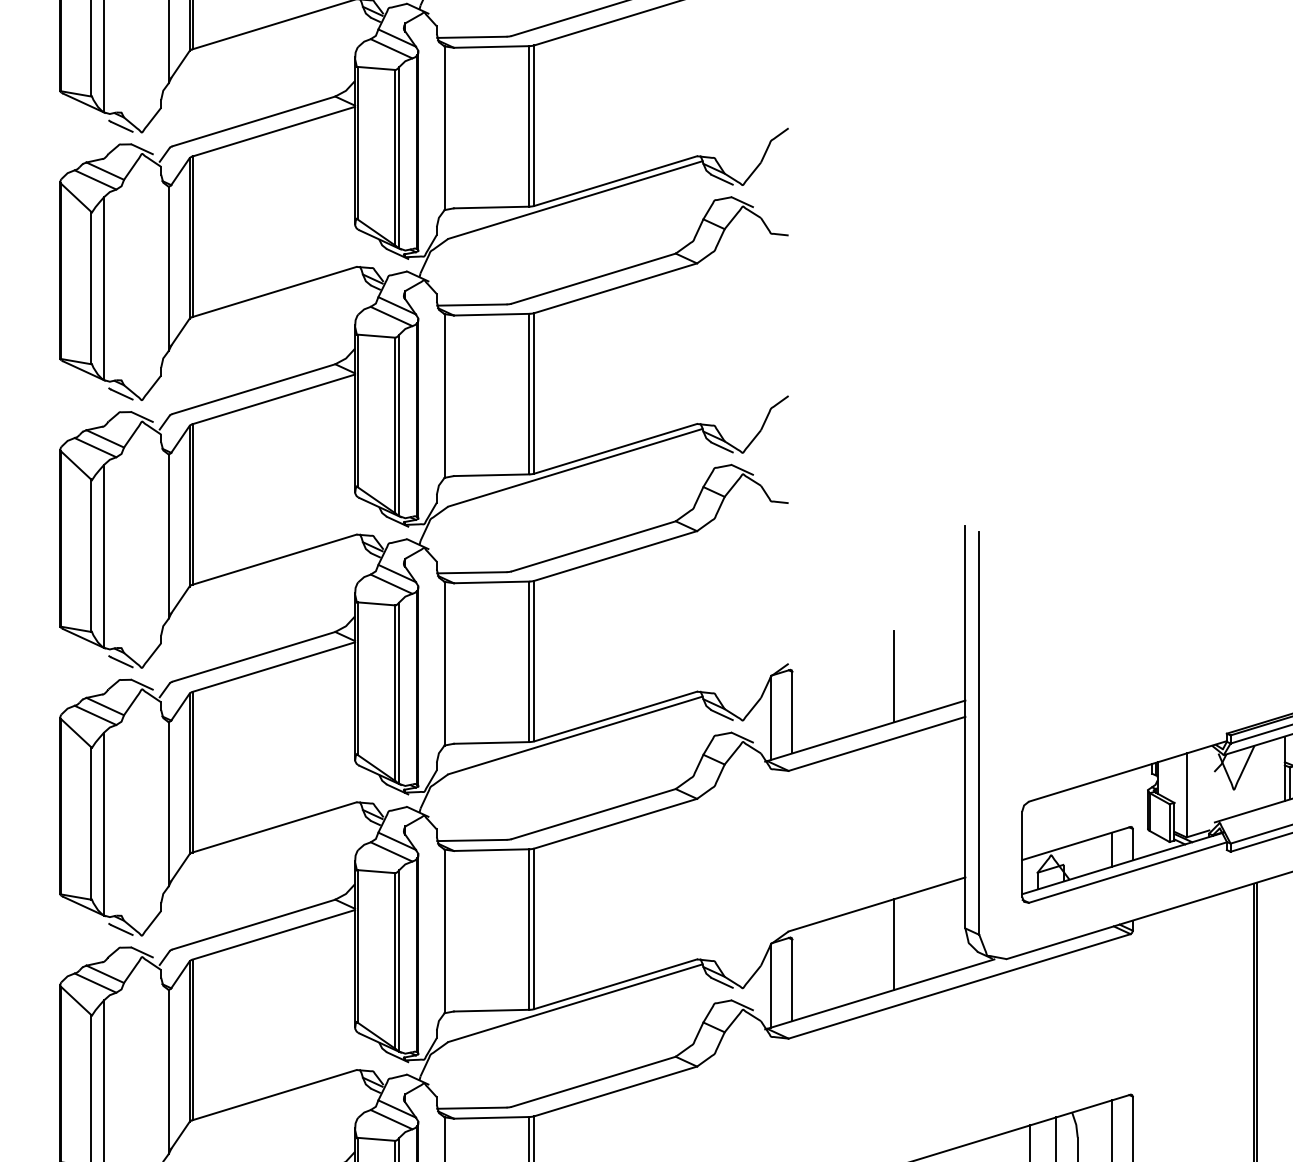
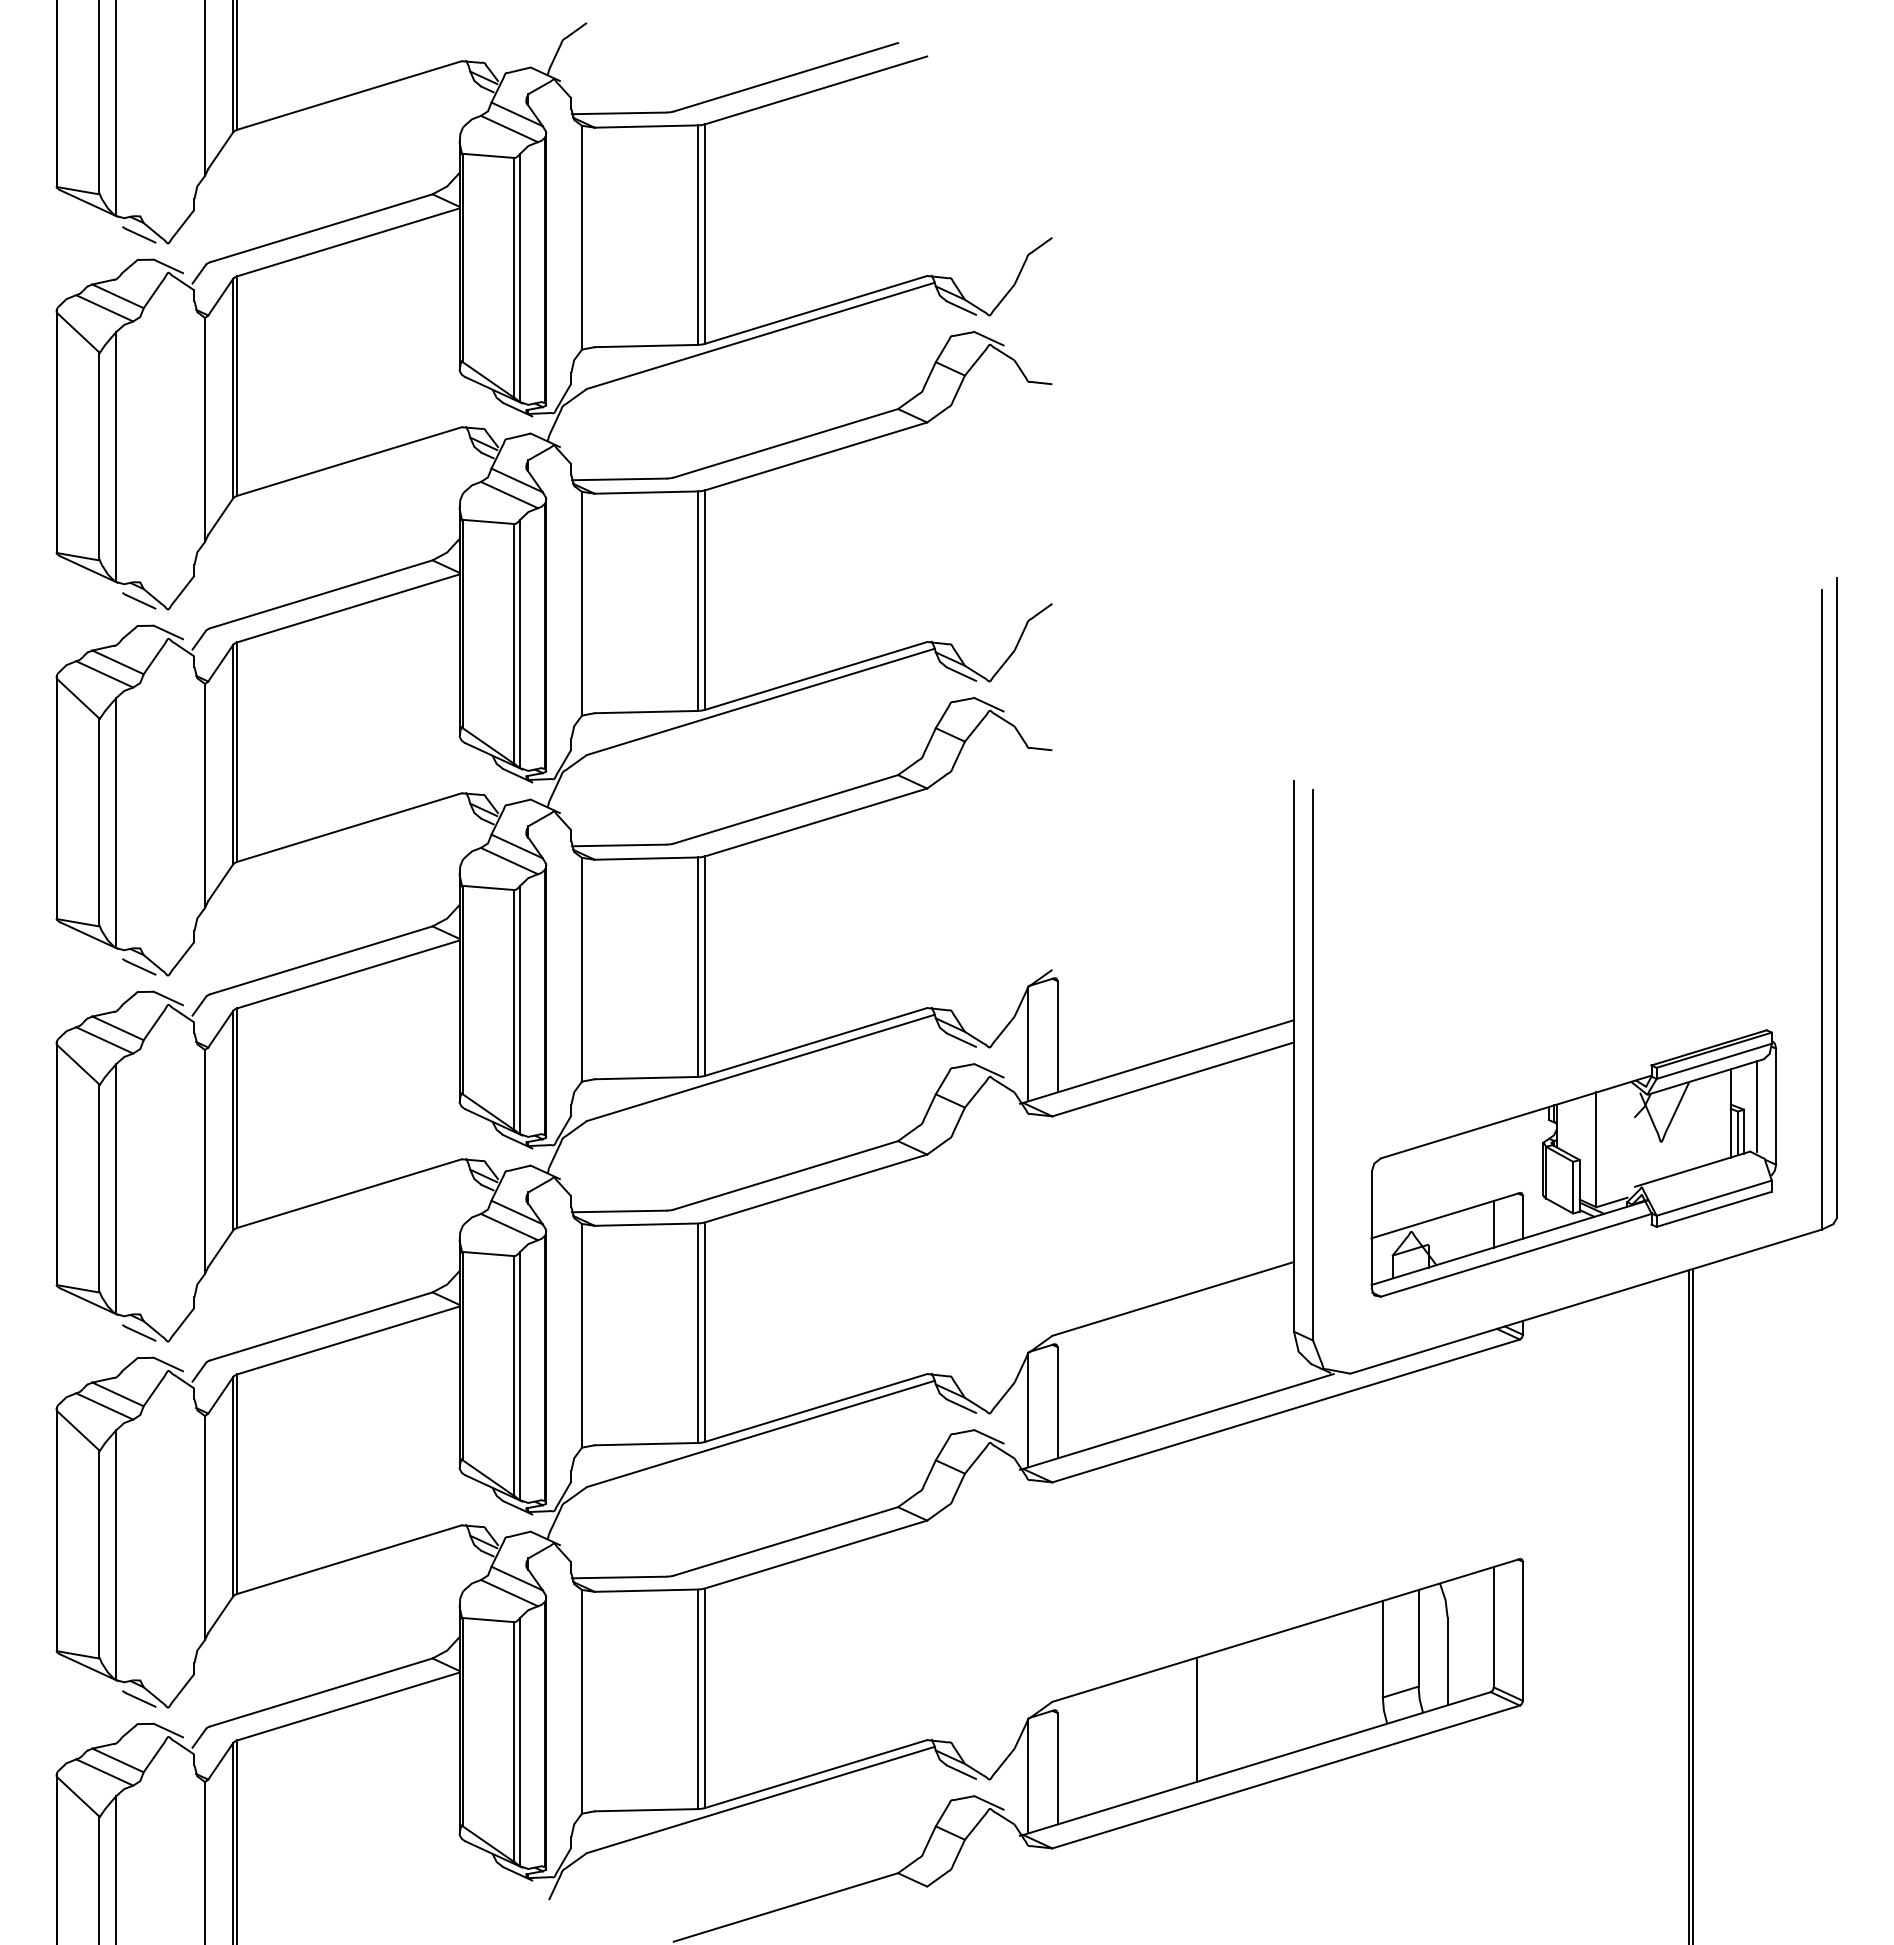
line: (894, 676) -> (1196, 987), removed
line: (894, 944) -> (1196, 1353), removed

